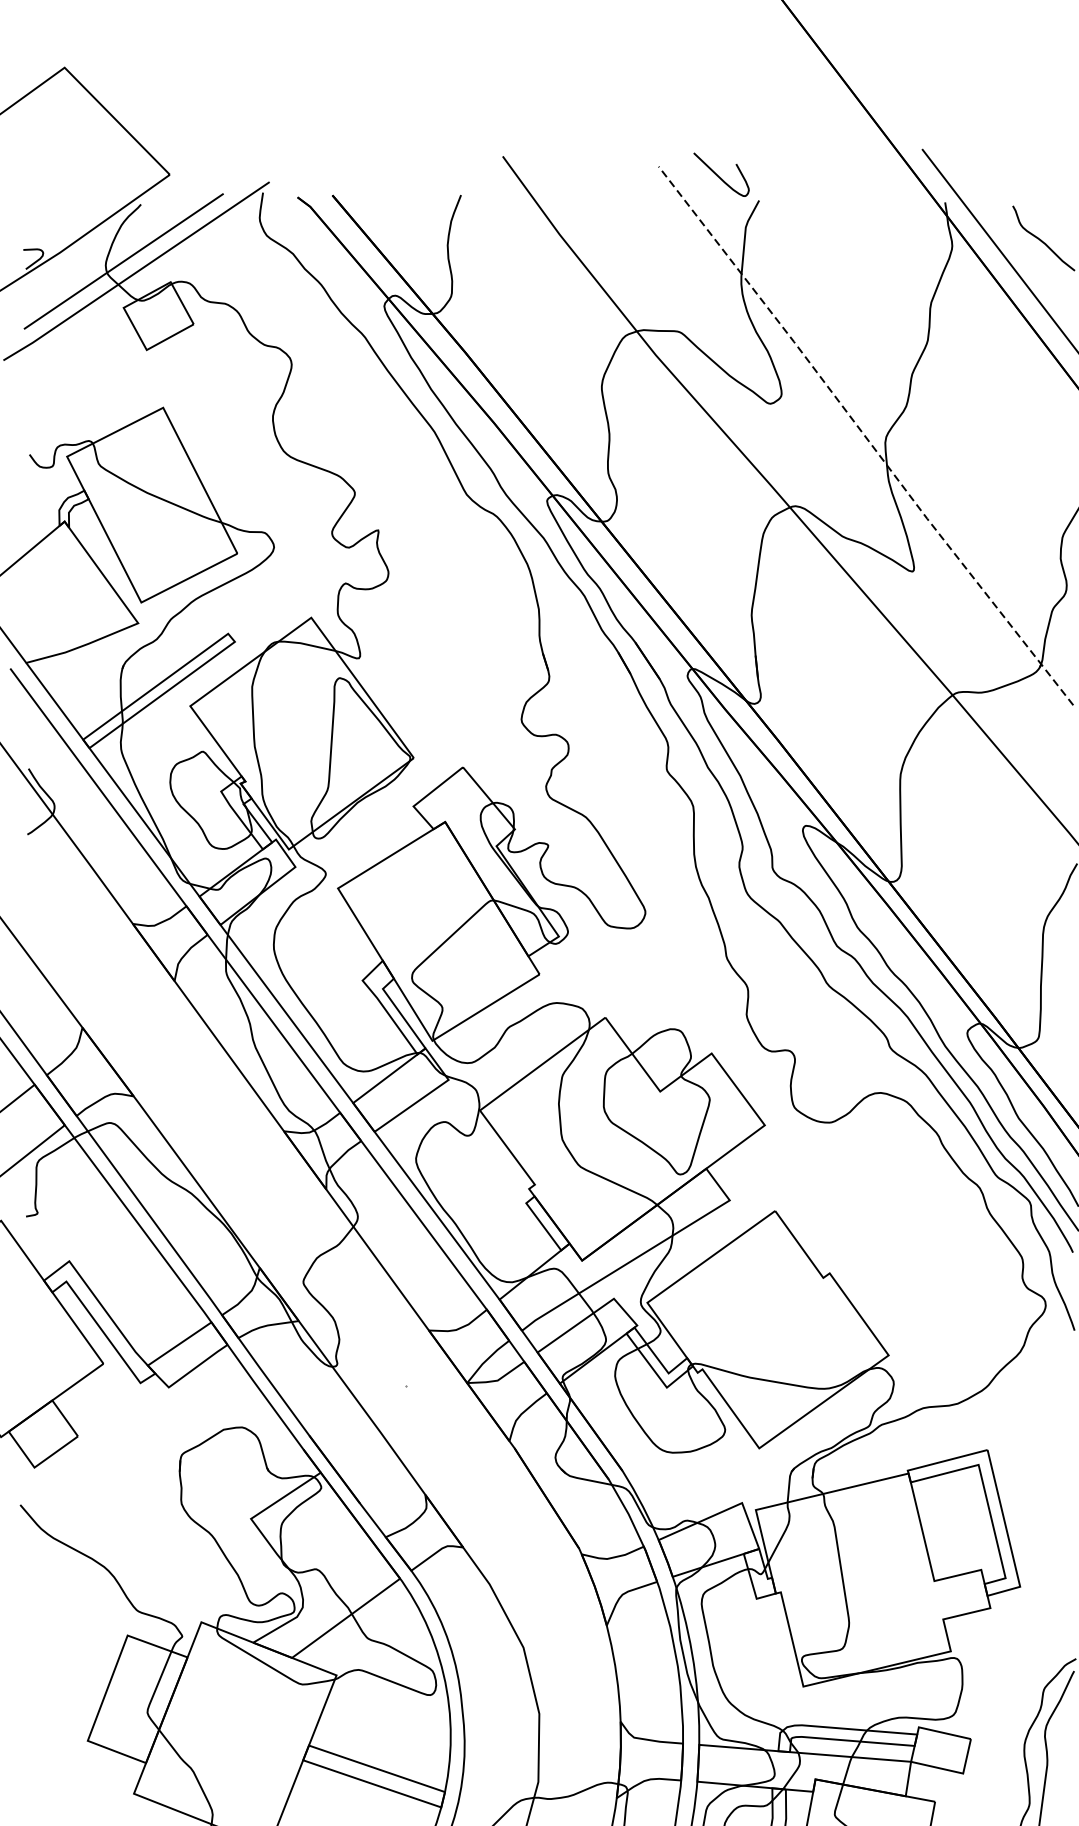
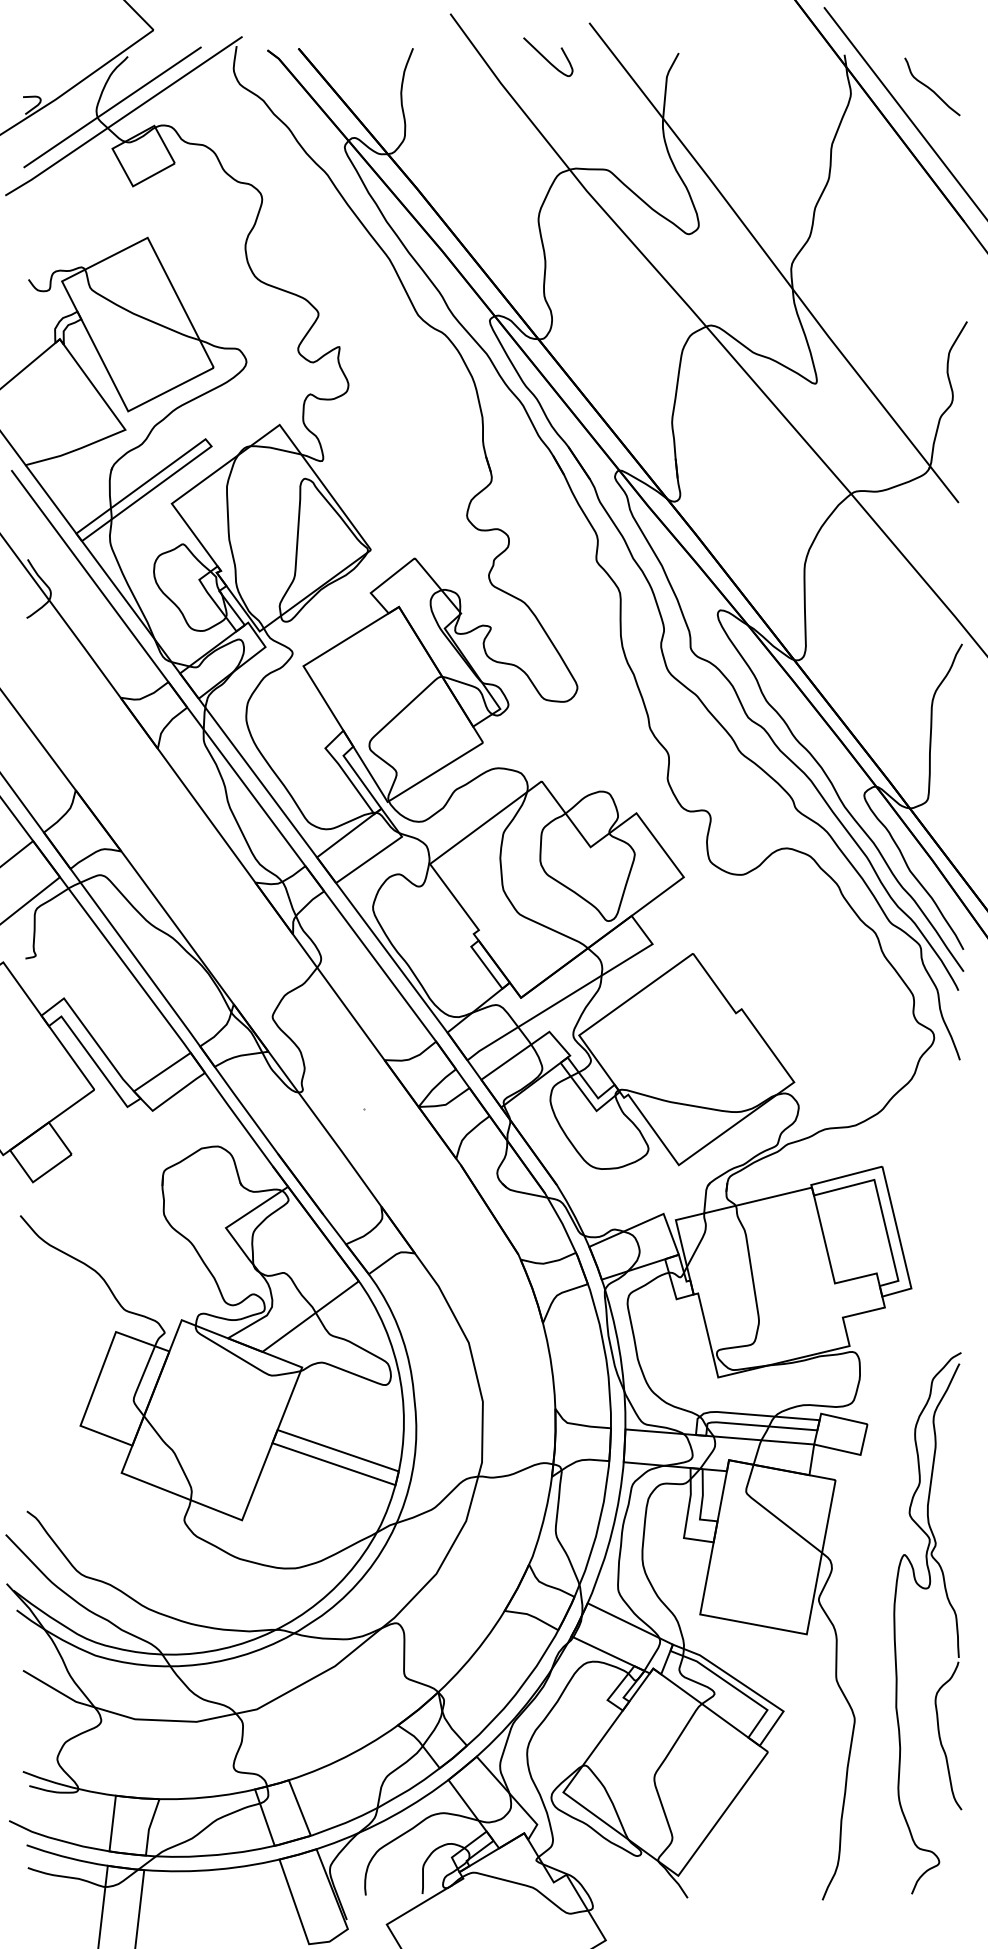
curve: (719, 176) -> (546, 58), moved
line: (865, 436) -> (773, 263), dashed -> solid

